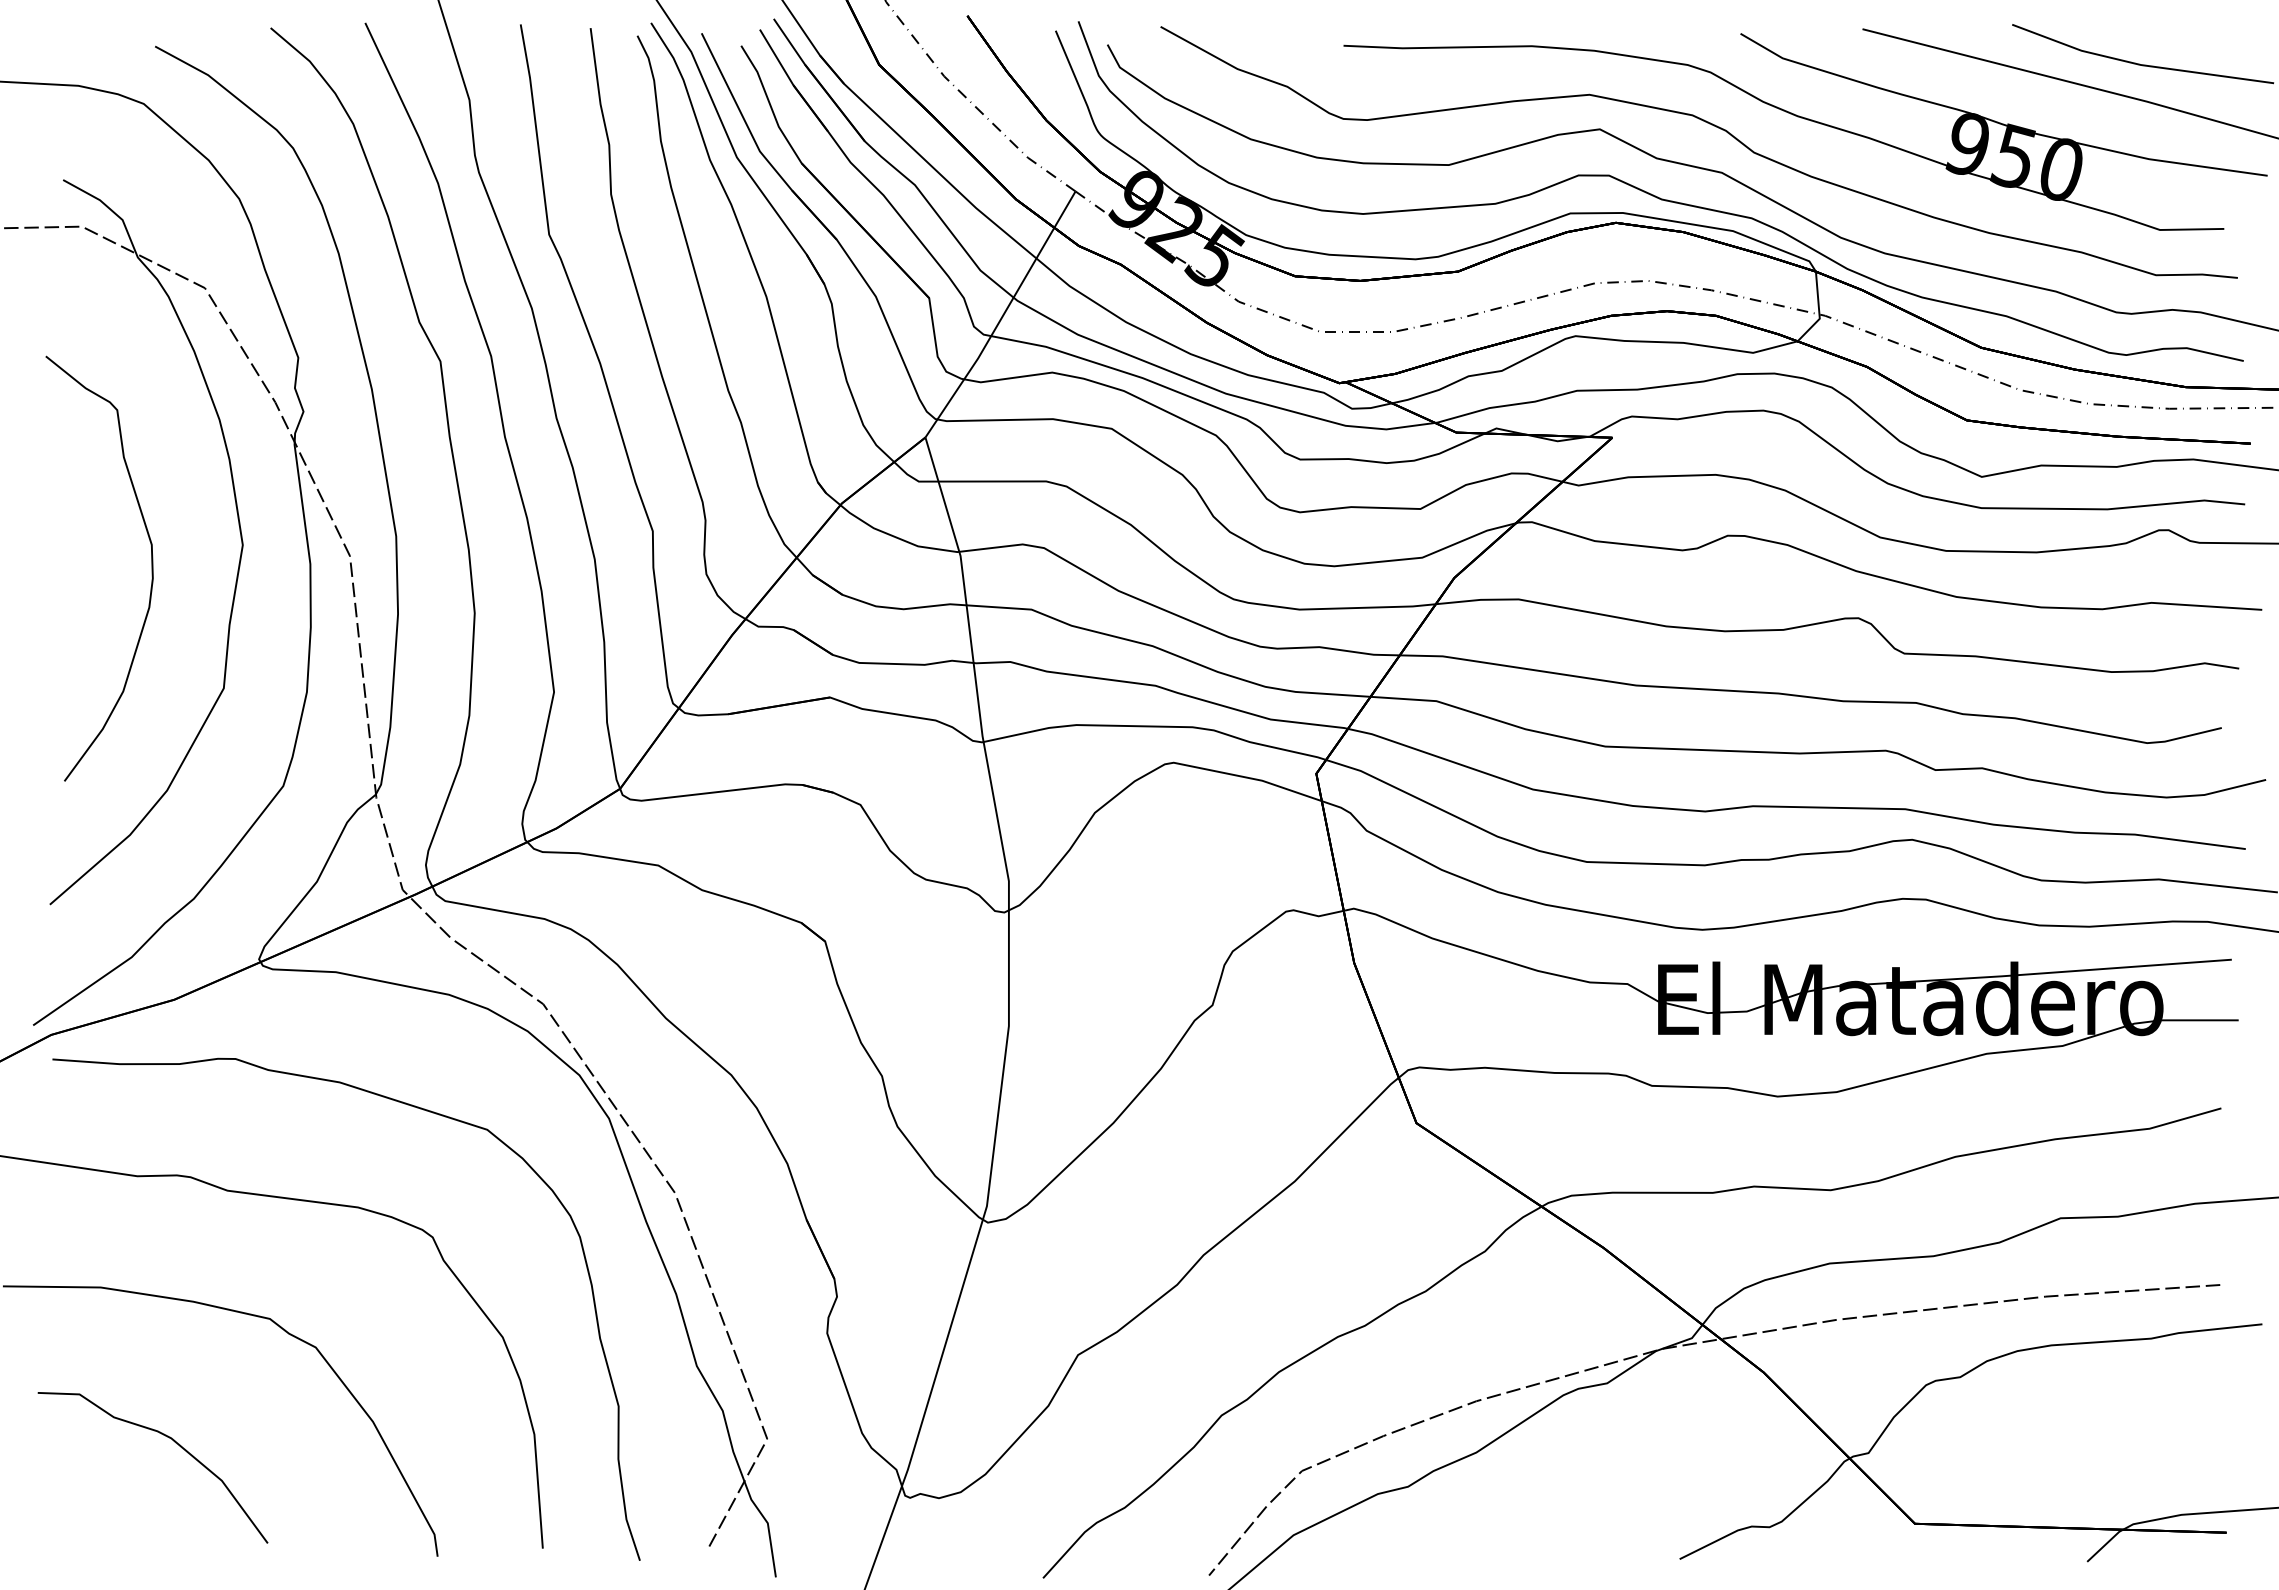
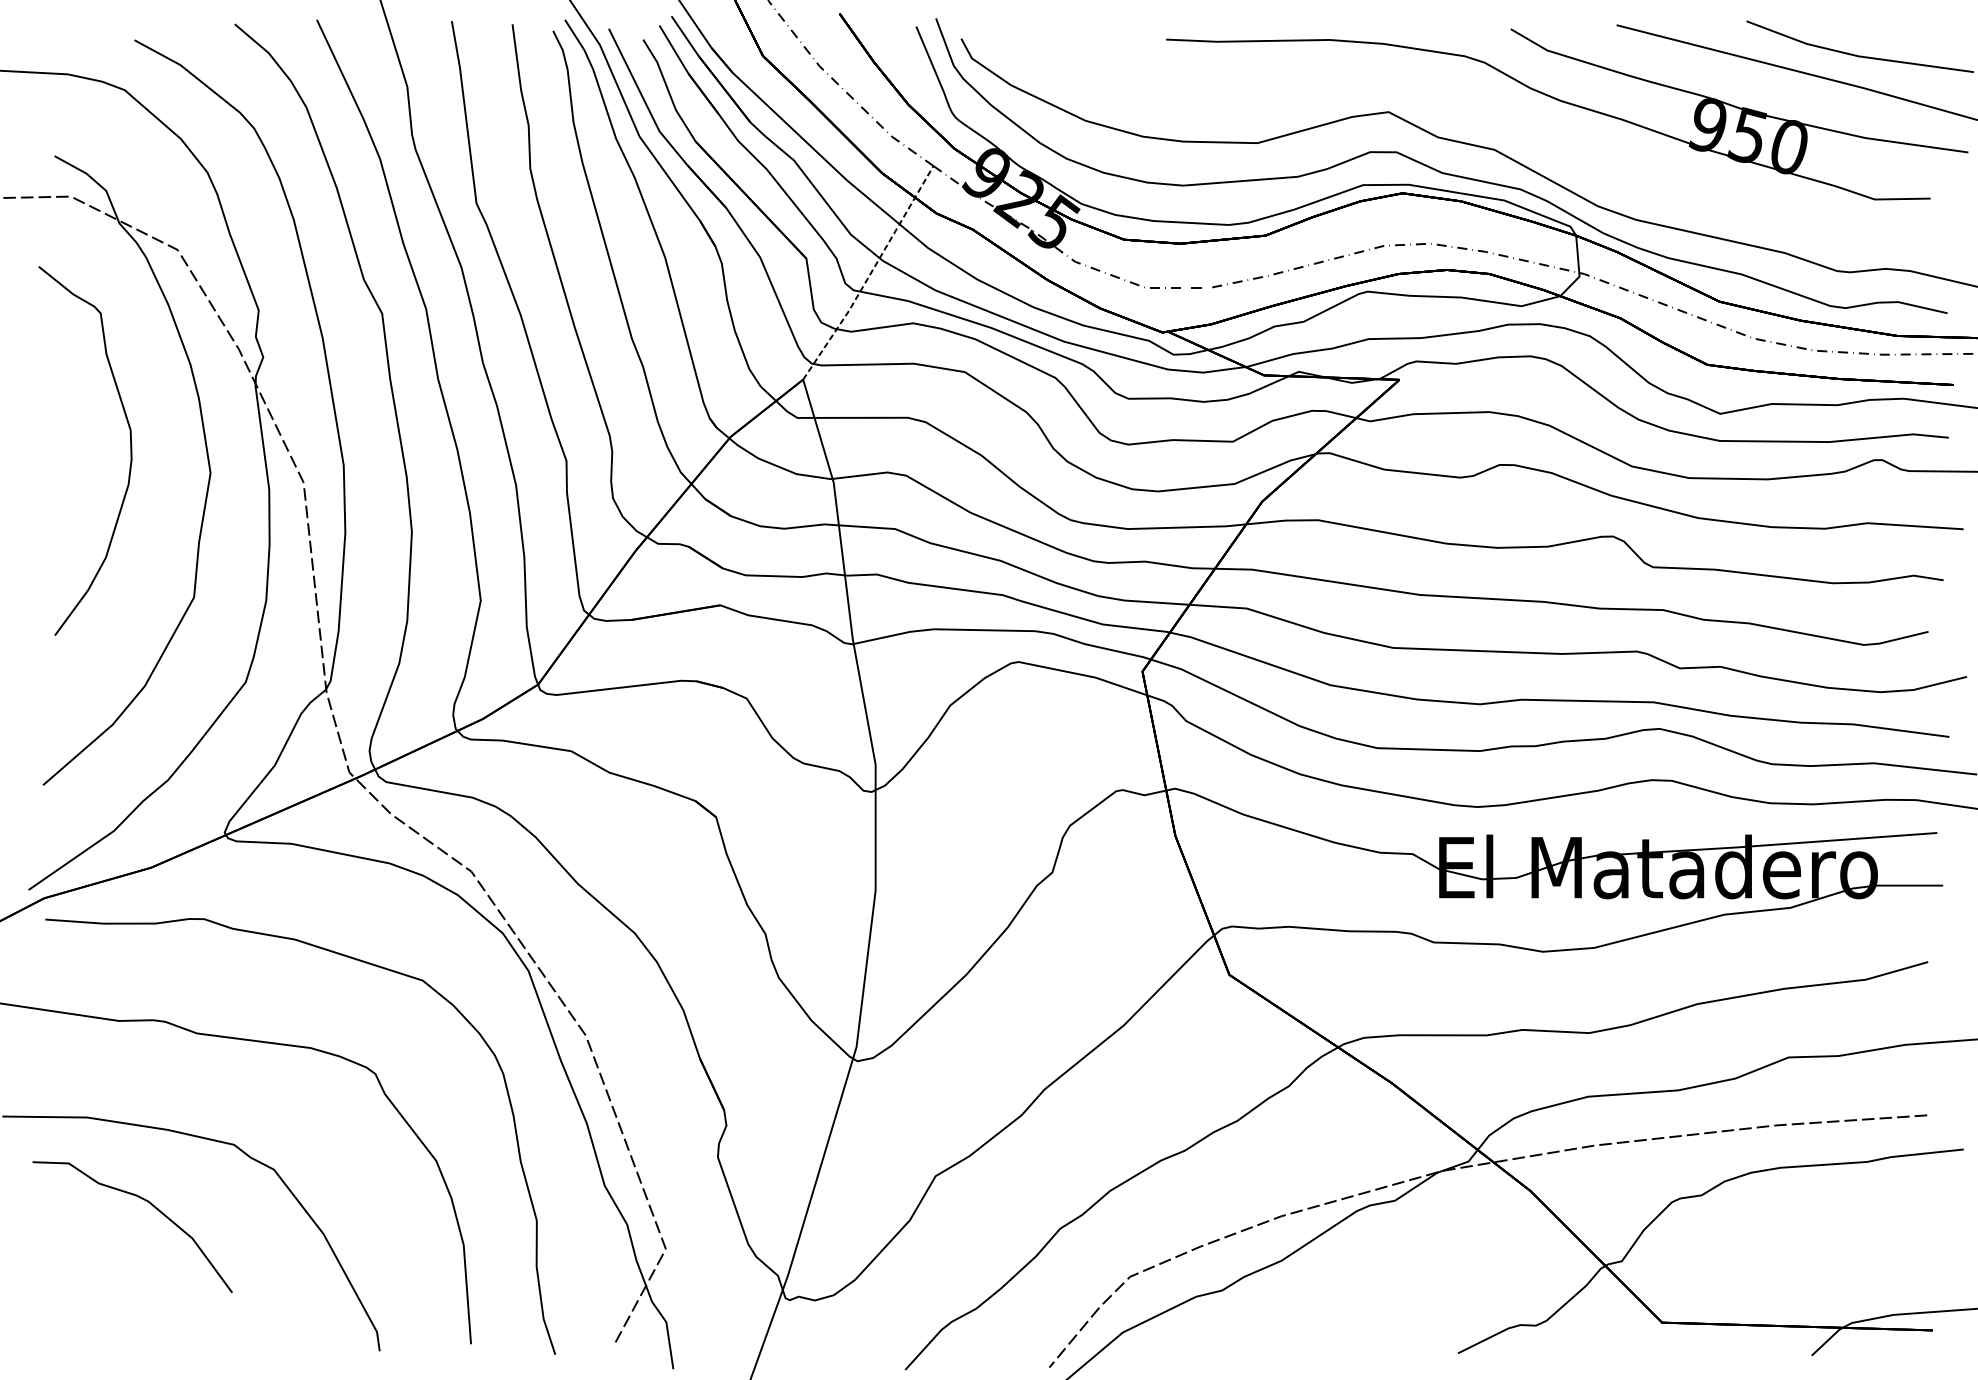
curve: (1711, 125) -> (1485, 108), removed
line: (1002, 316) -> (870, 274), solid -> dashed
curve: (151, 568) -> (130, 450), moved
curve: (175, 1443) -> (152, 1206), moved

